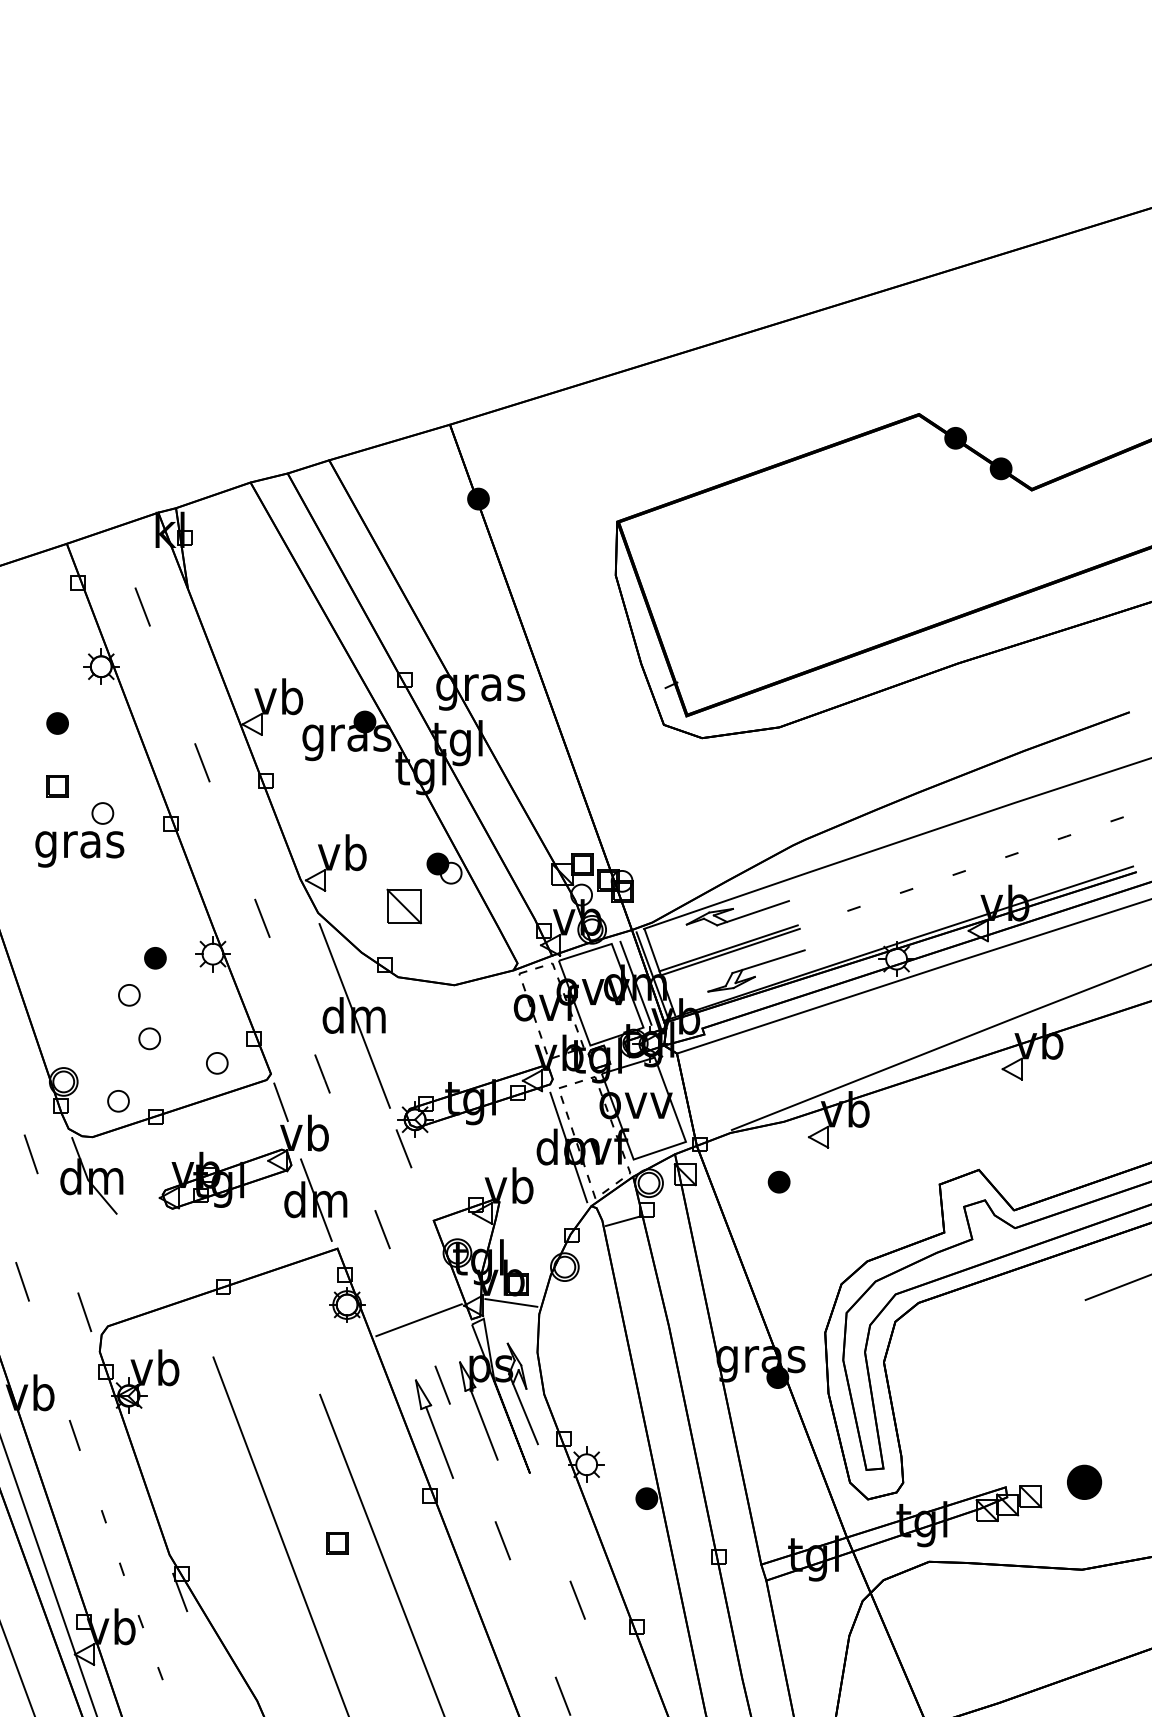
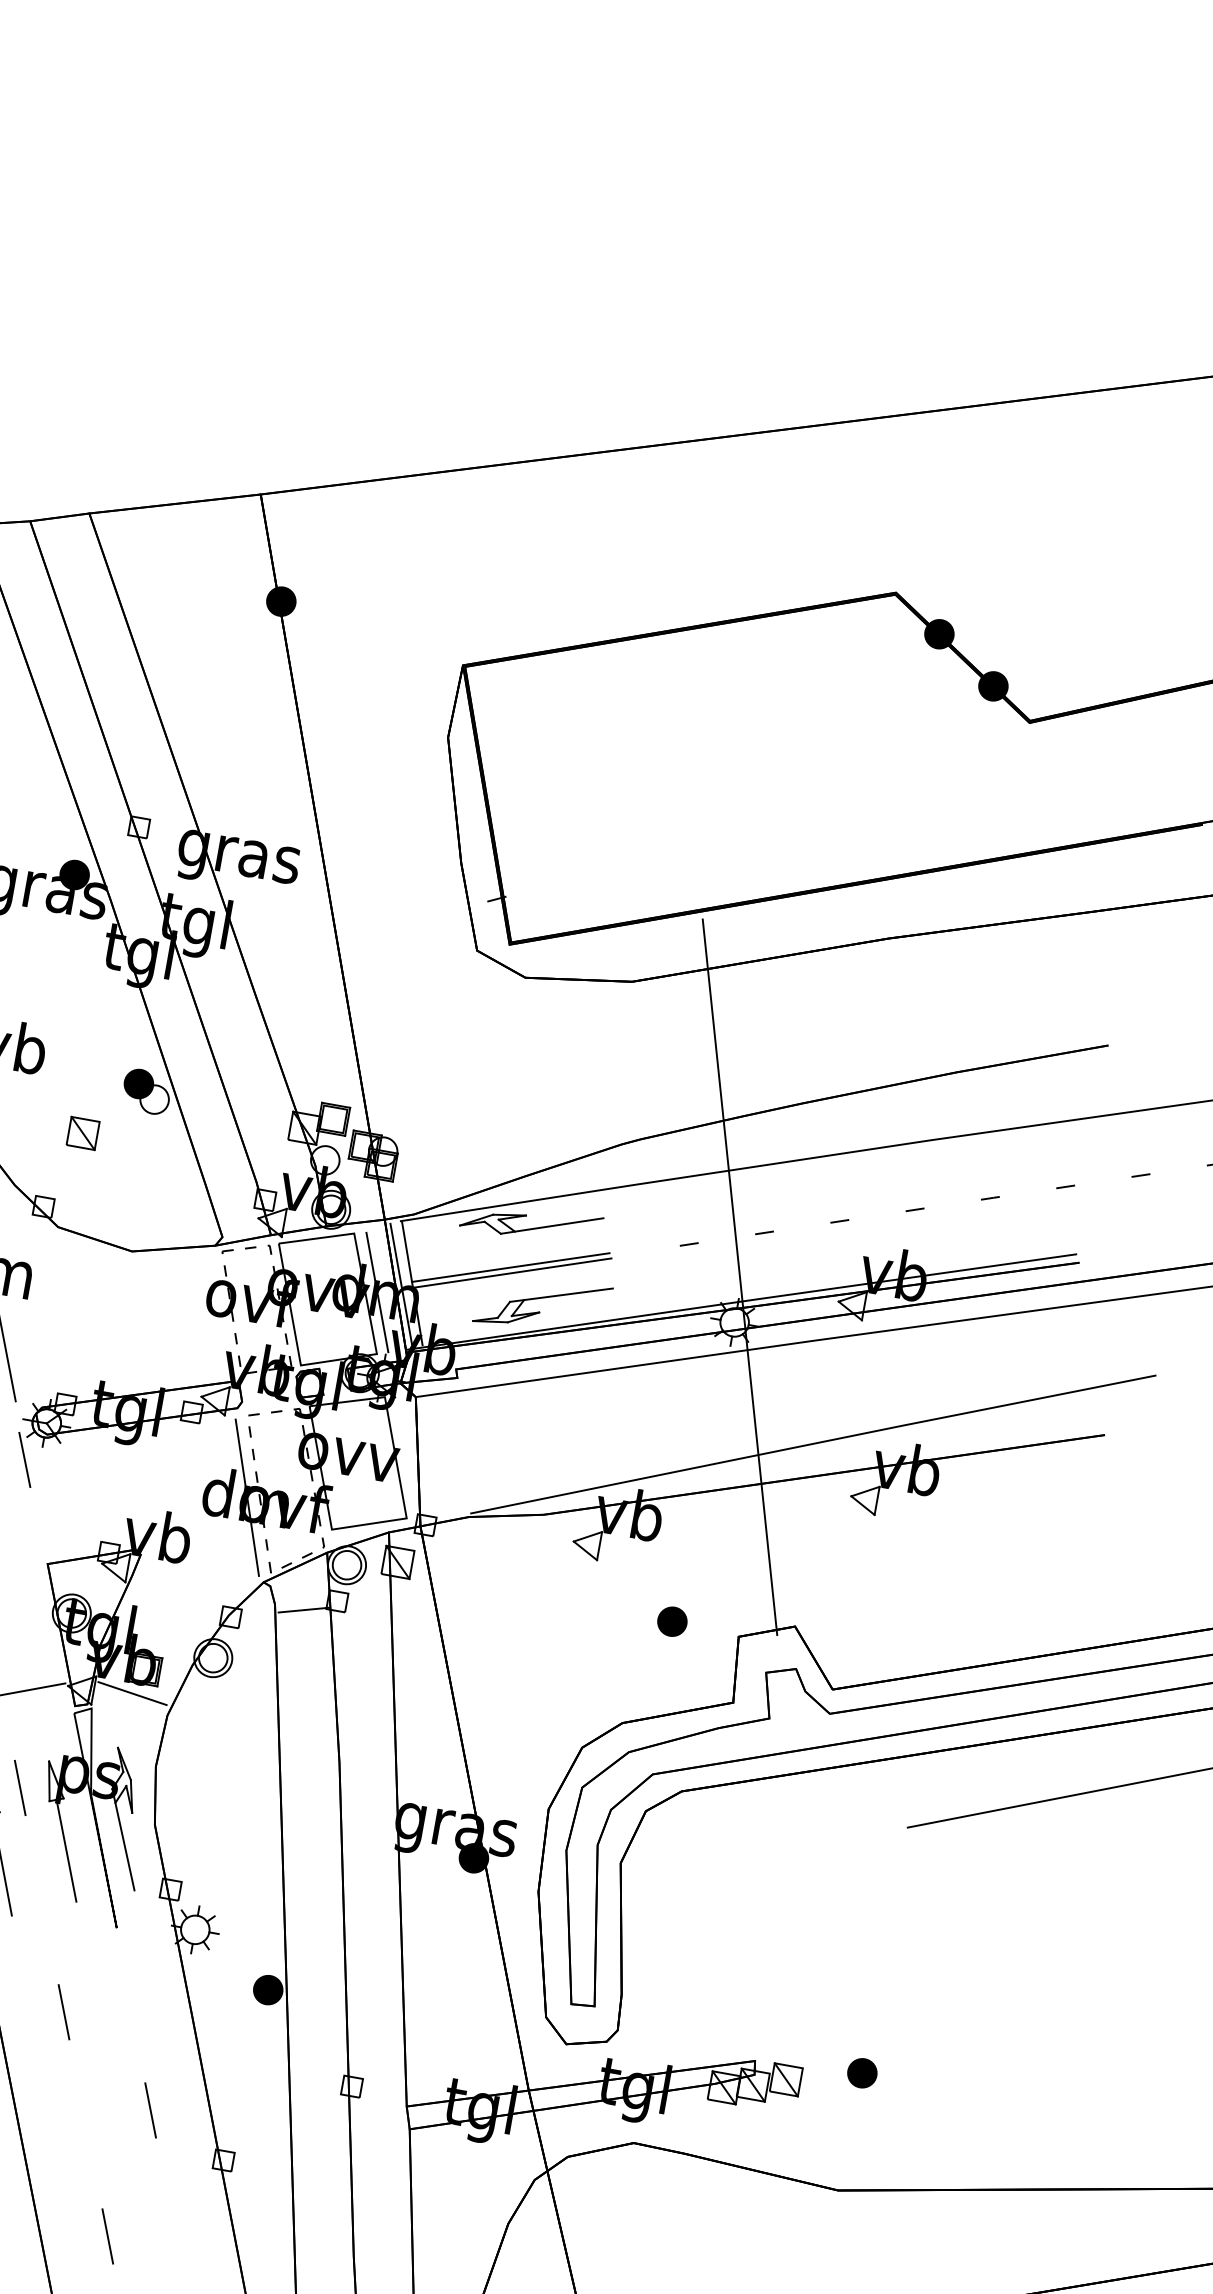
part: (403, 906) -> (82, 1133), size x0.62
line: (894, 925) -> (739, 1276), added
part: (778, 1181) -> (671, 1620), moved
part: (1084, 1482) -> (862, 2073), size x0.62

